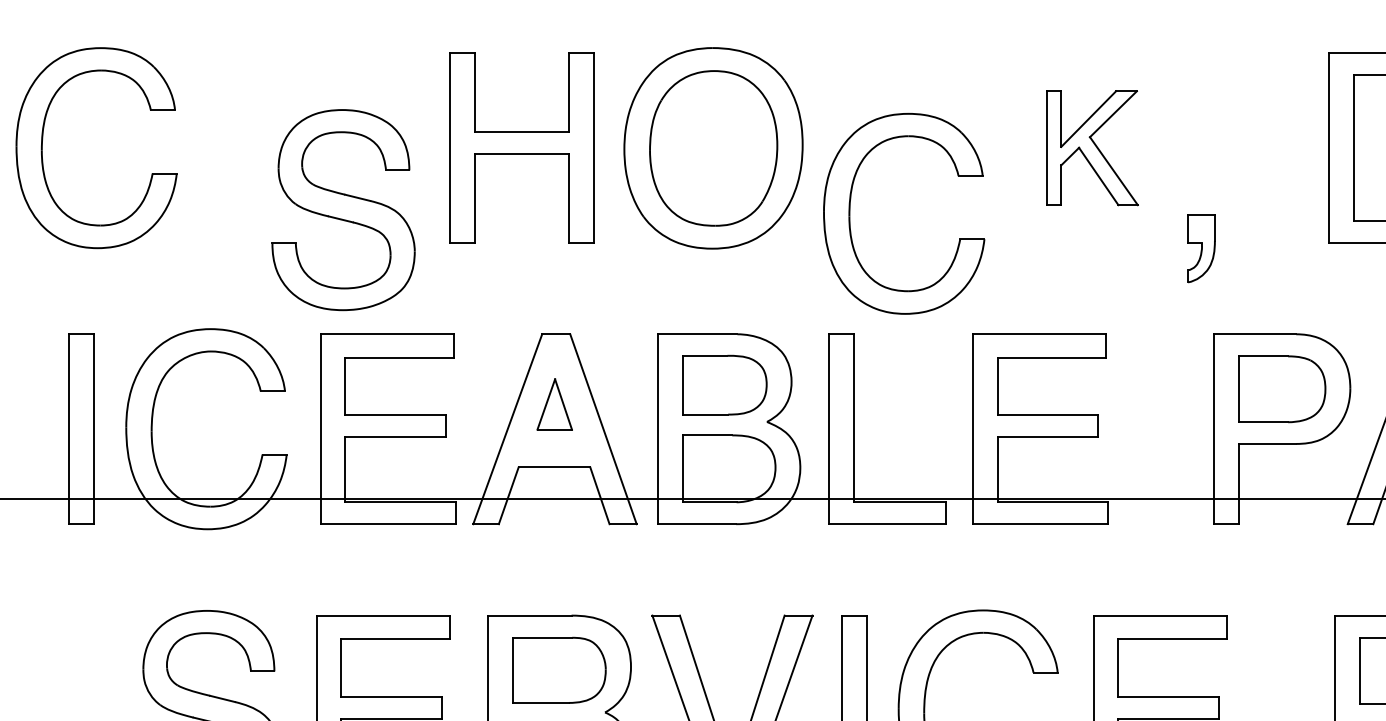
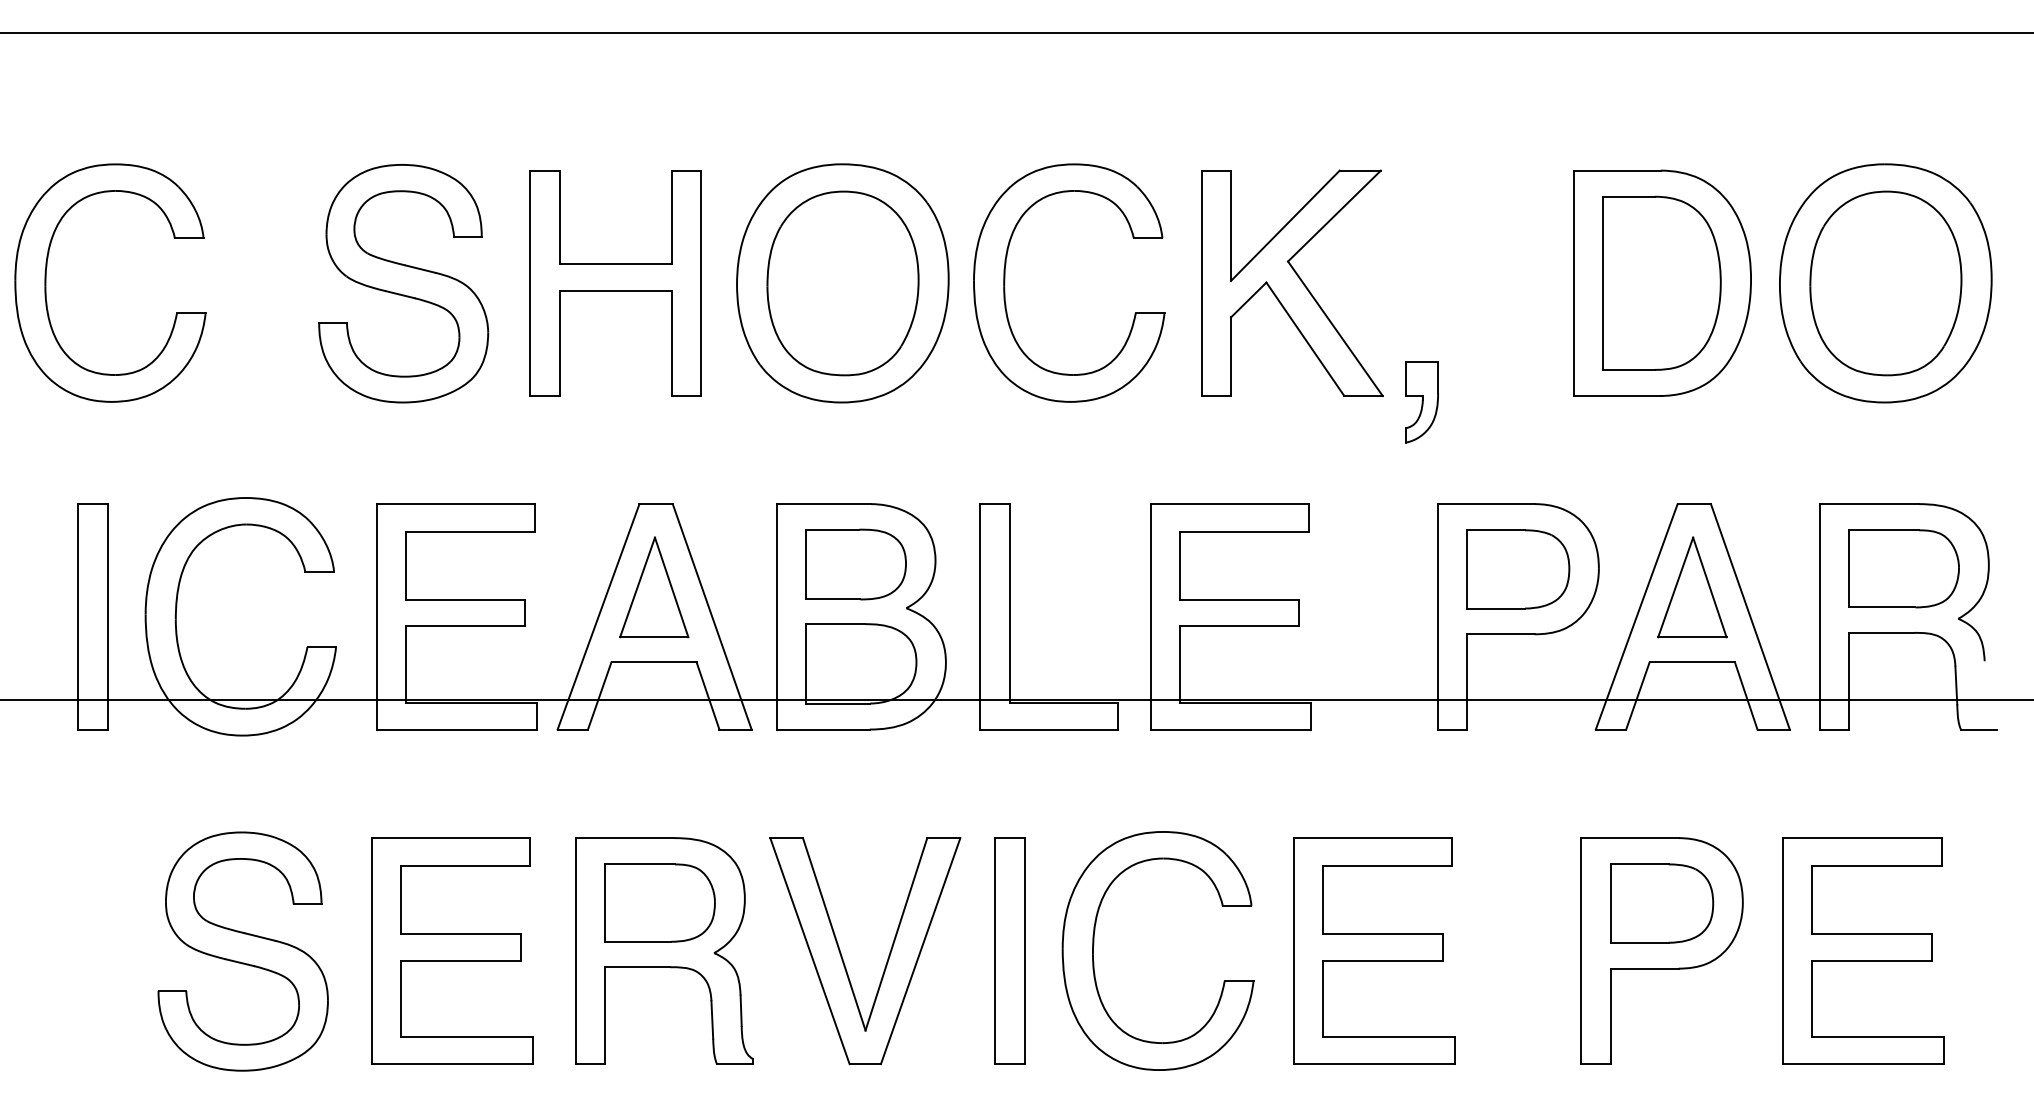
part: (1092, 147) -> (1292, 282), size x1.67
part: (343, 209) -> (403, 283), moved
part: (850, 213) -> (1005, 282), moved
part: (554, 404) -> (654, 587), size x1.67

